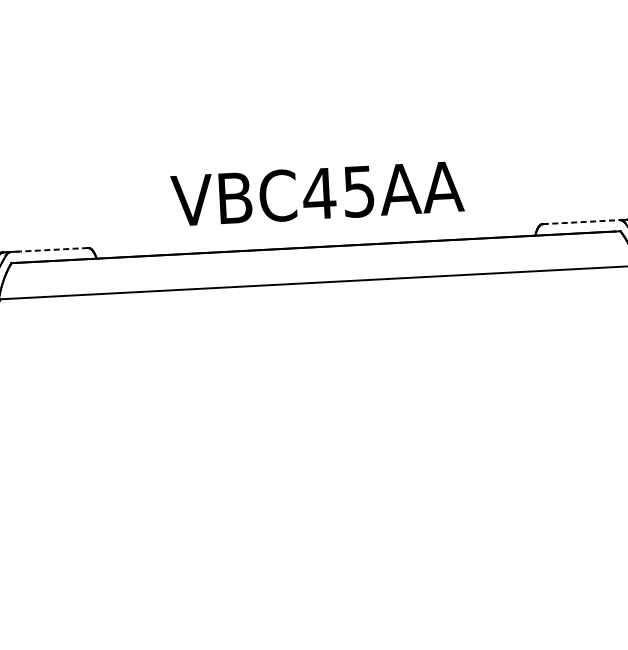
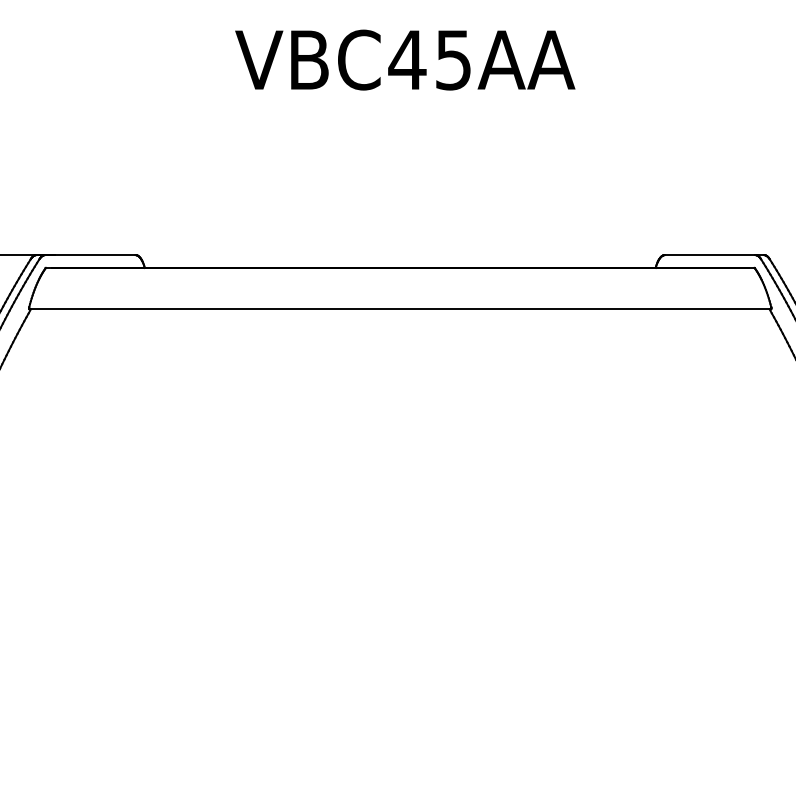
text: (317, 193) -> (405, 59), moved
line: (581, 222) -> (710, 255), dashed -> solid
line: (48, 250) -> (89, 255), dashed -> solid

